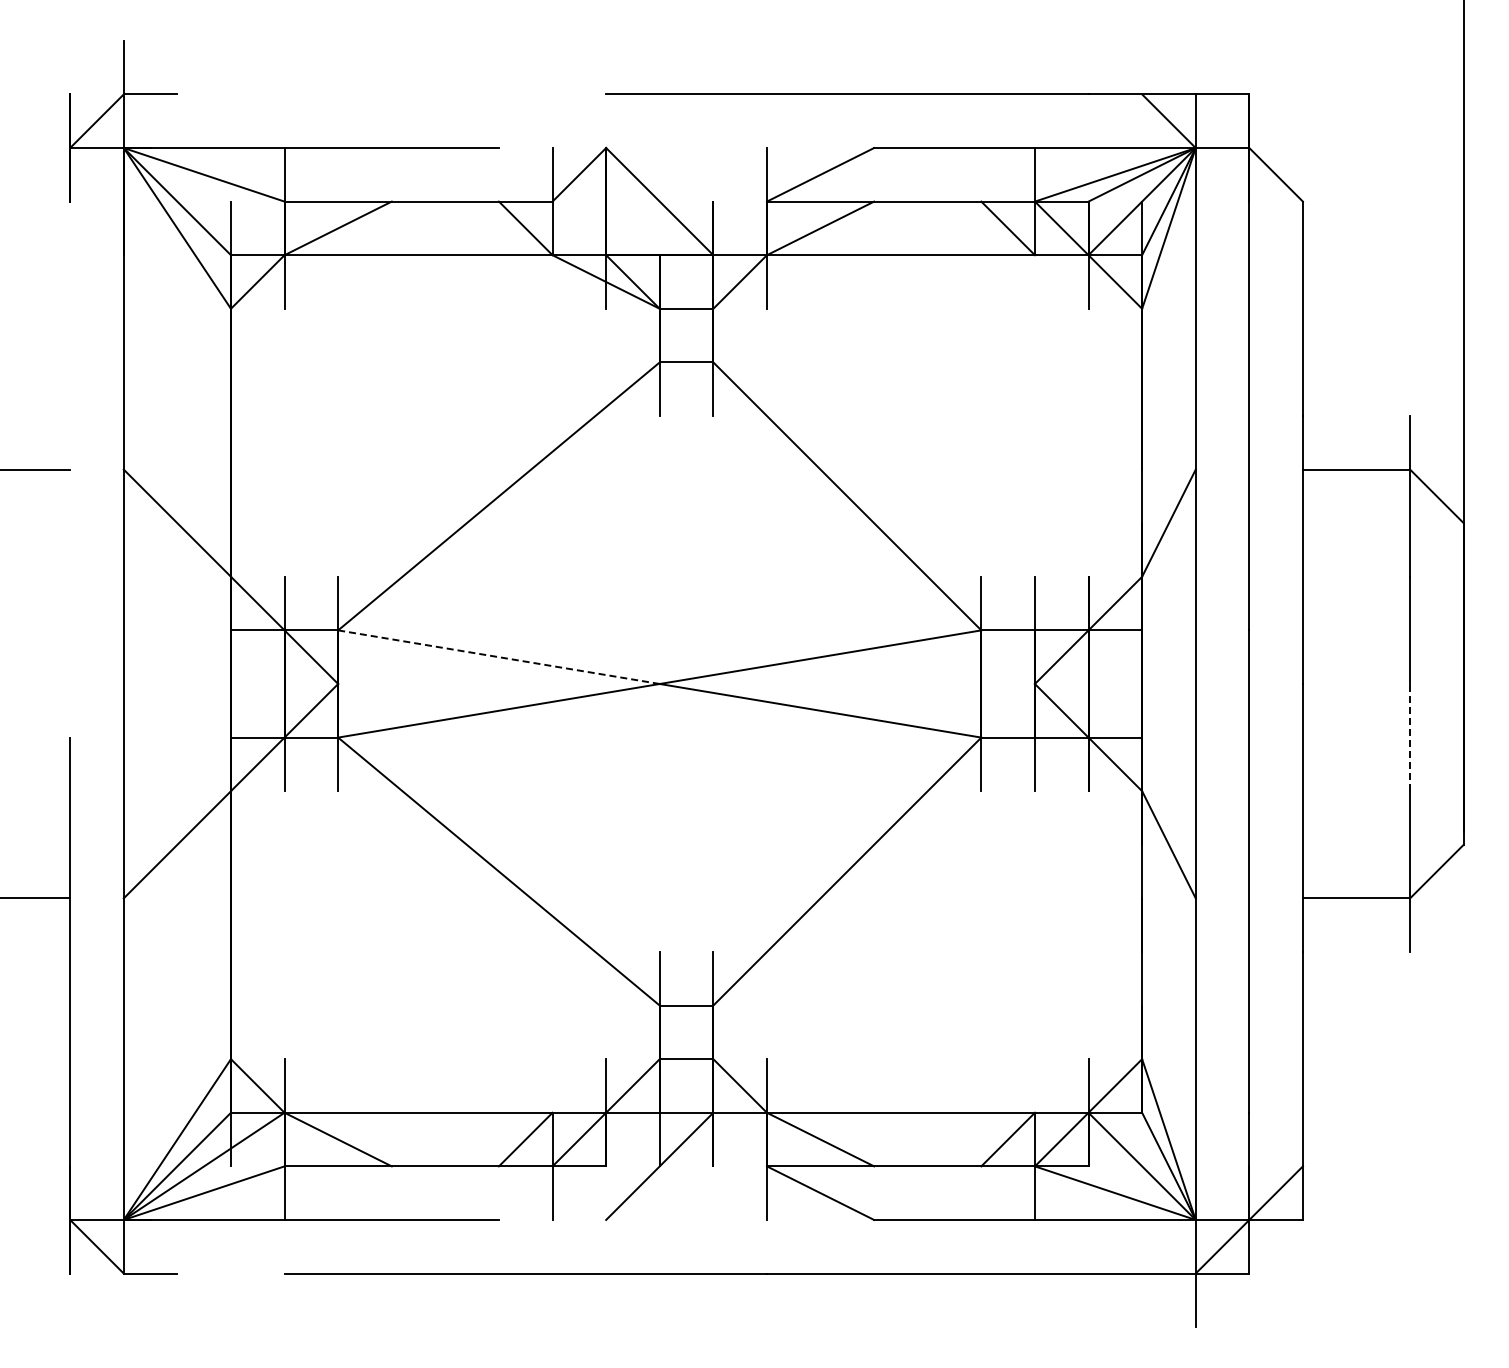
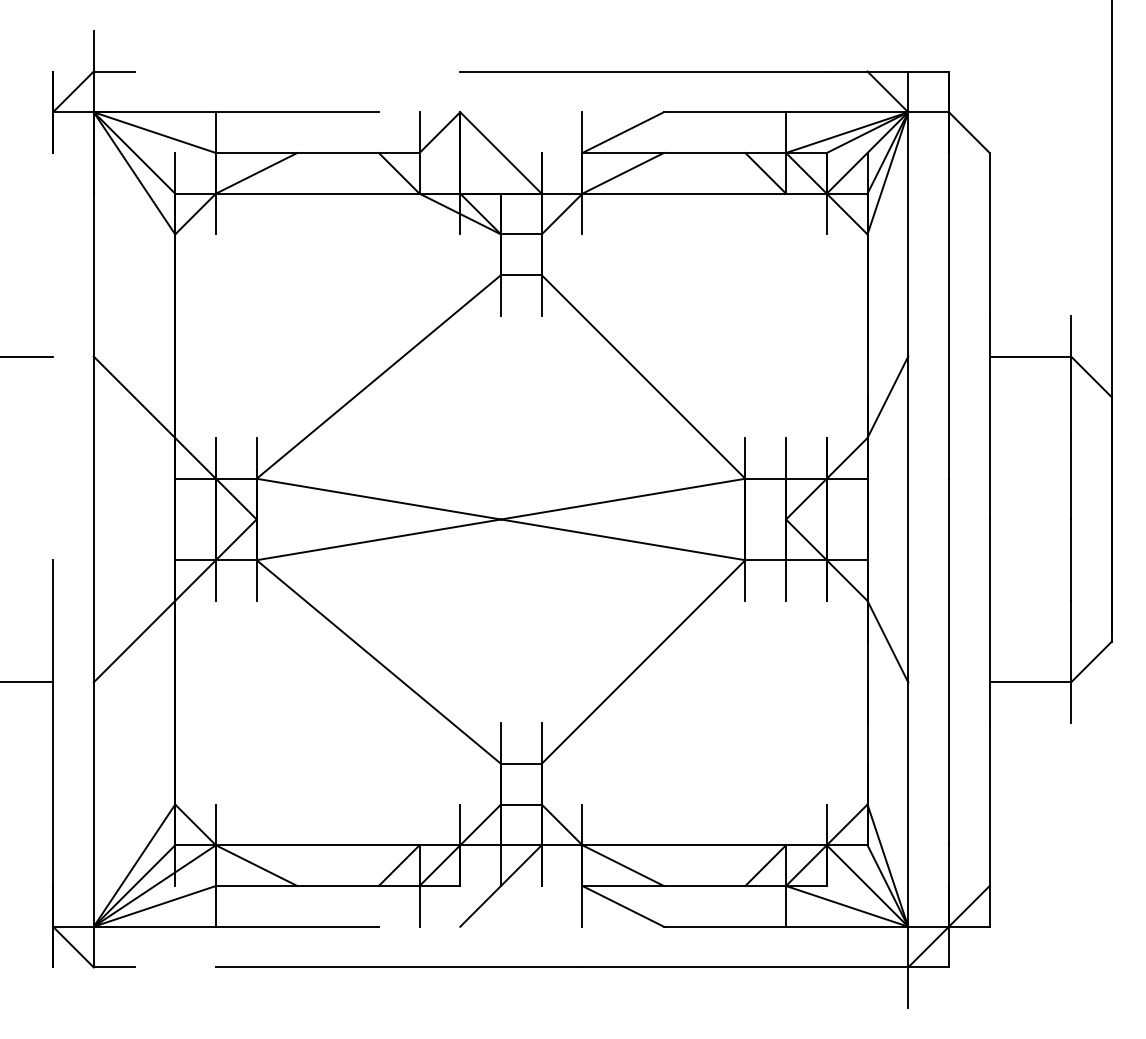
line: (498, 657) -> (378, 499), dashed -> solid
line: (1410, 737) -> (1071, 560), dashed -> solid

